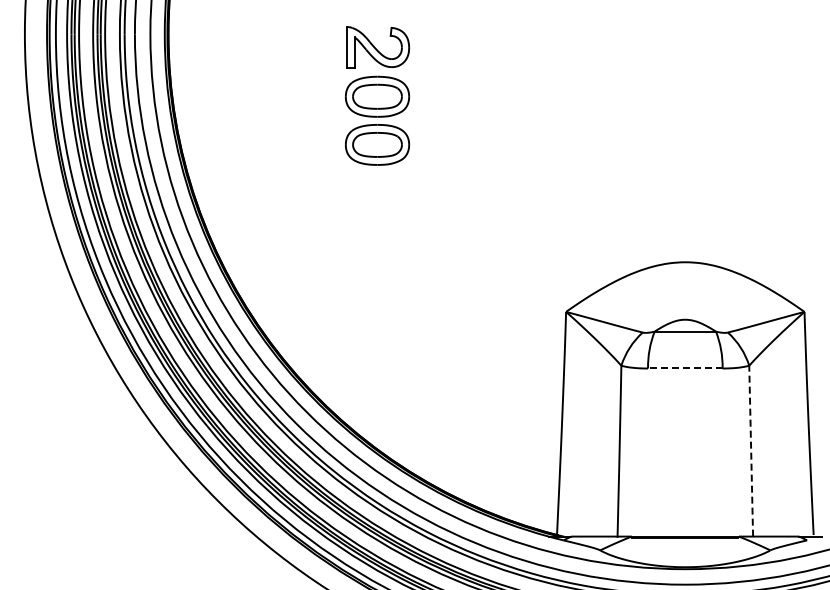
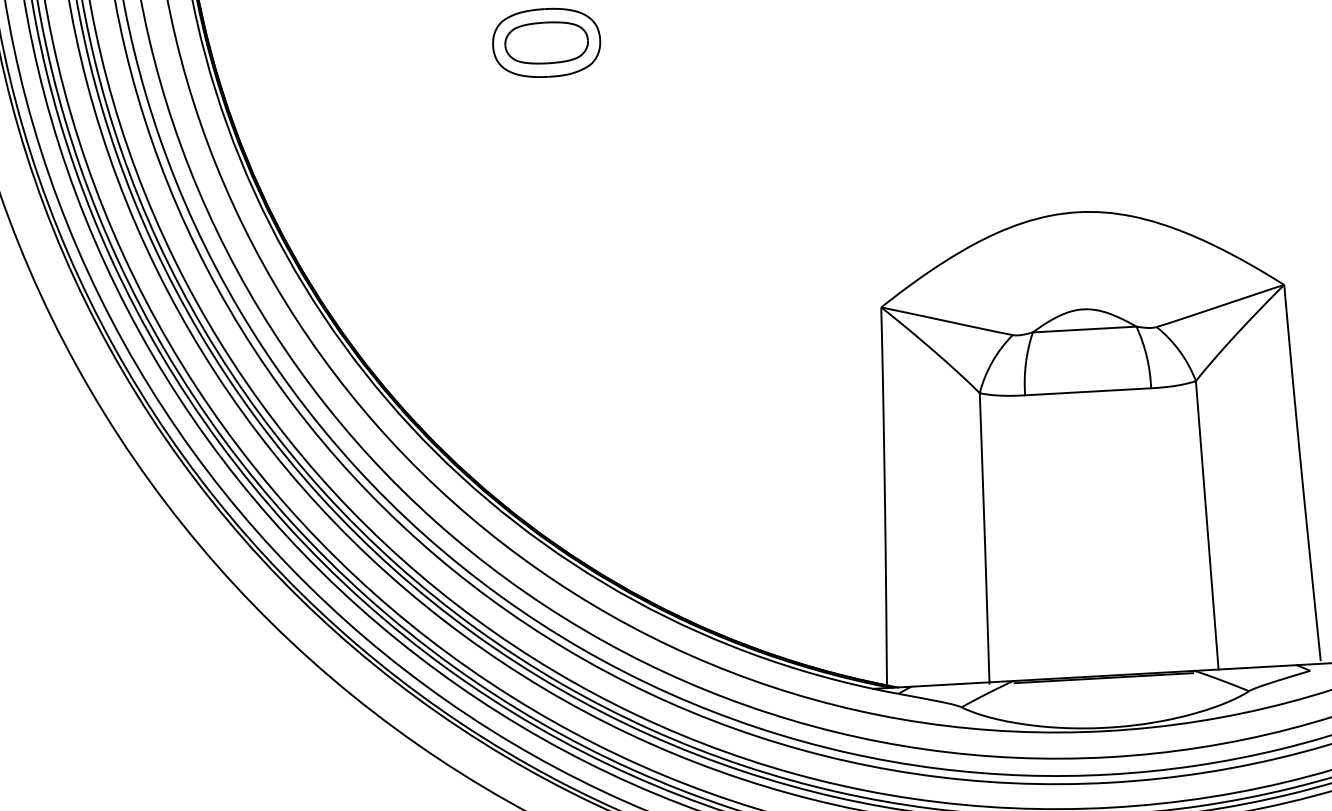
line: (684, 368) -> (1086, 391), dashed -> solid
line: (751, 450) -> (1207, 524), dashed -> solid

